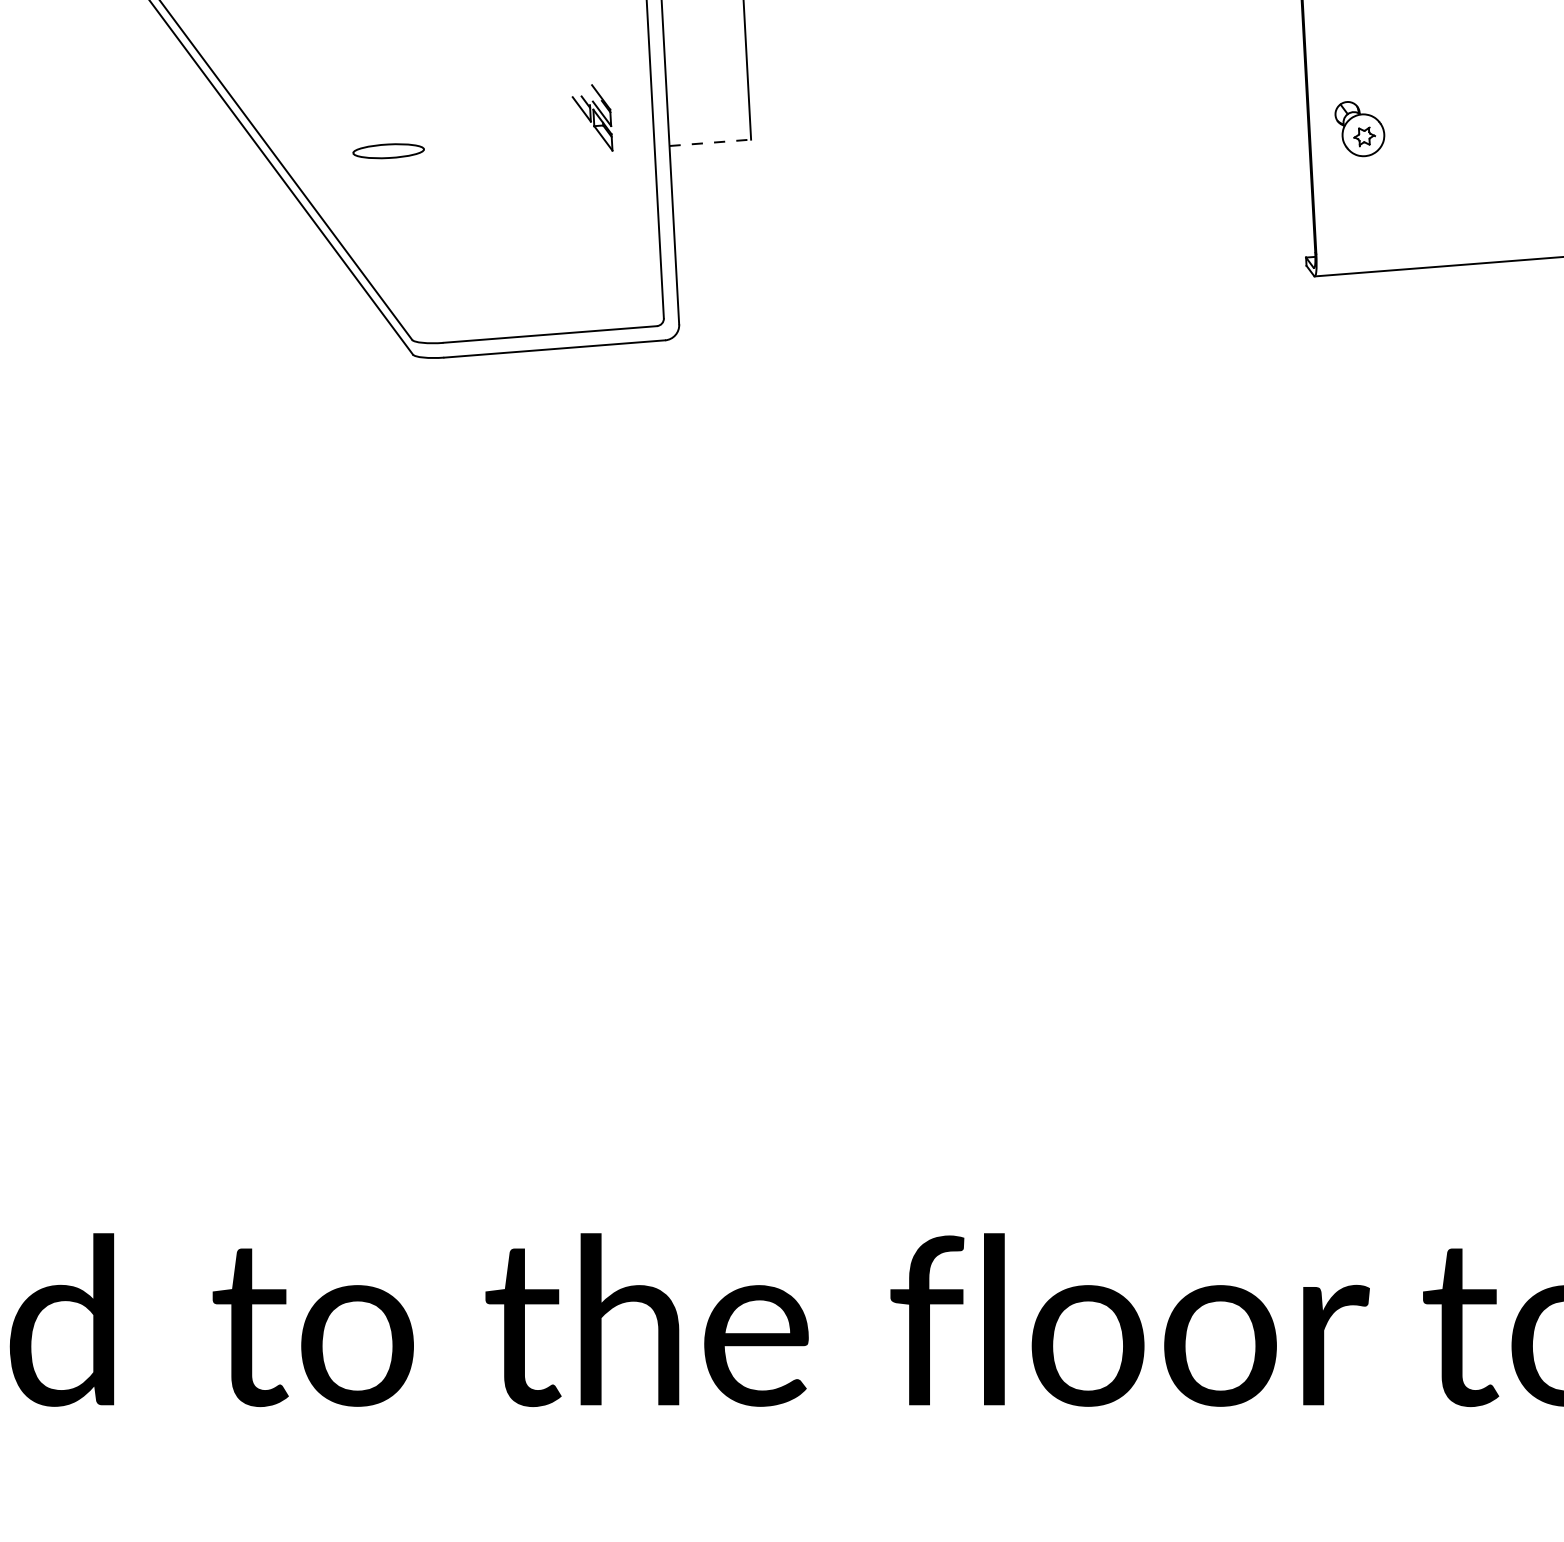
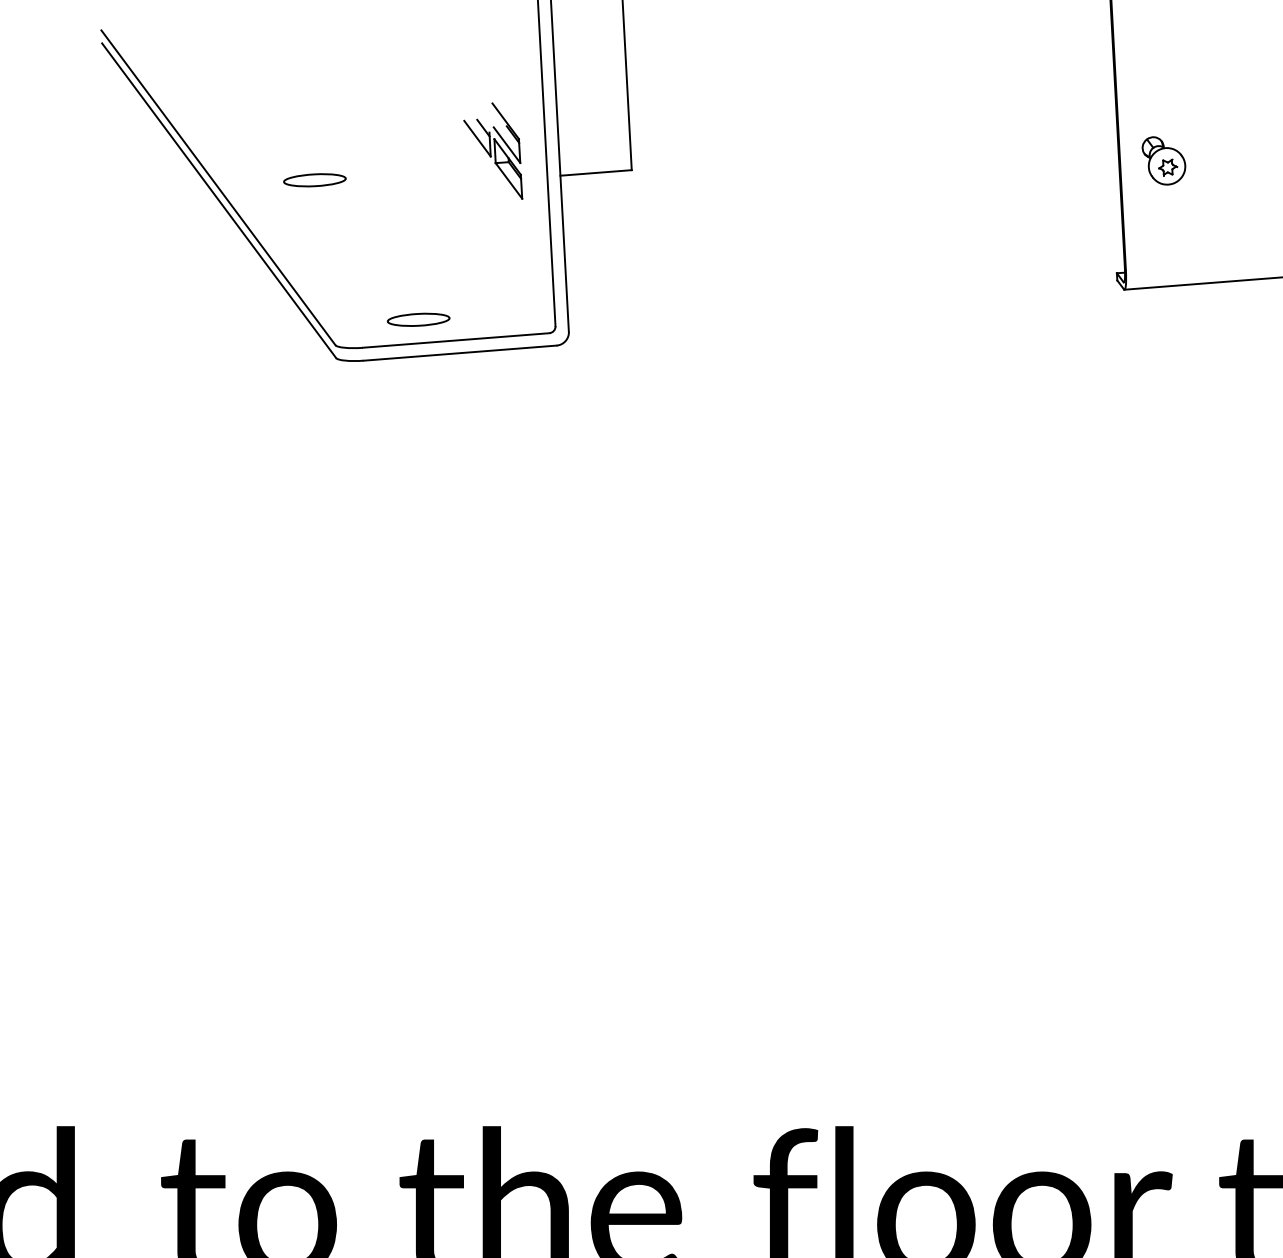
part: (592, 117) -> (493, 150), size x1.67
line: (710, 142) -> (596, 172), dashed -> solid
part: (507, 310) -> (418, 319), added

